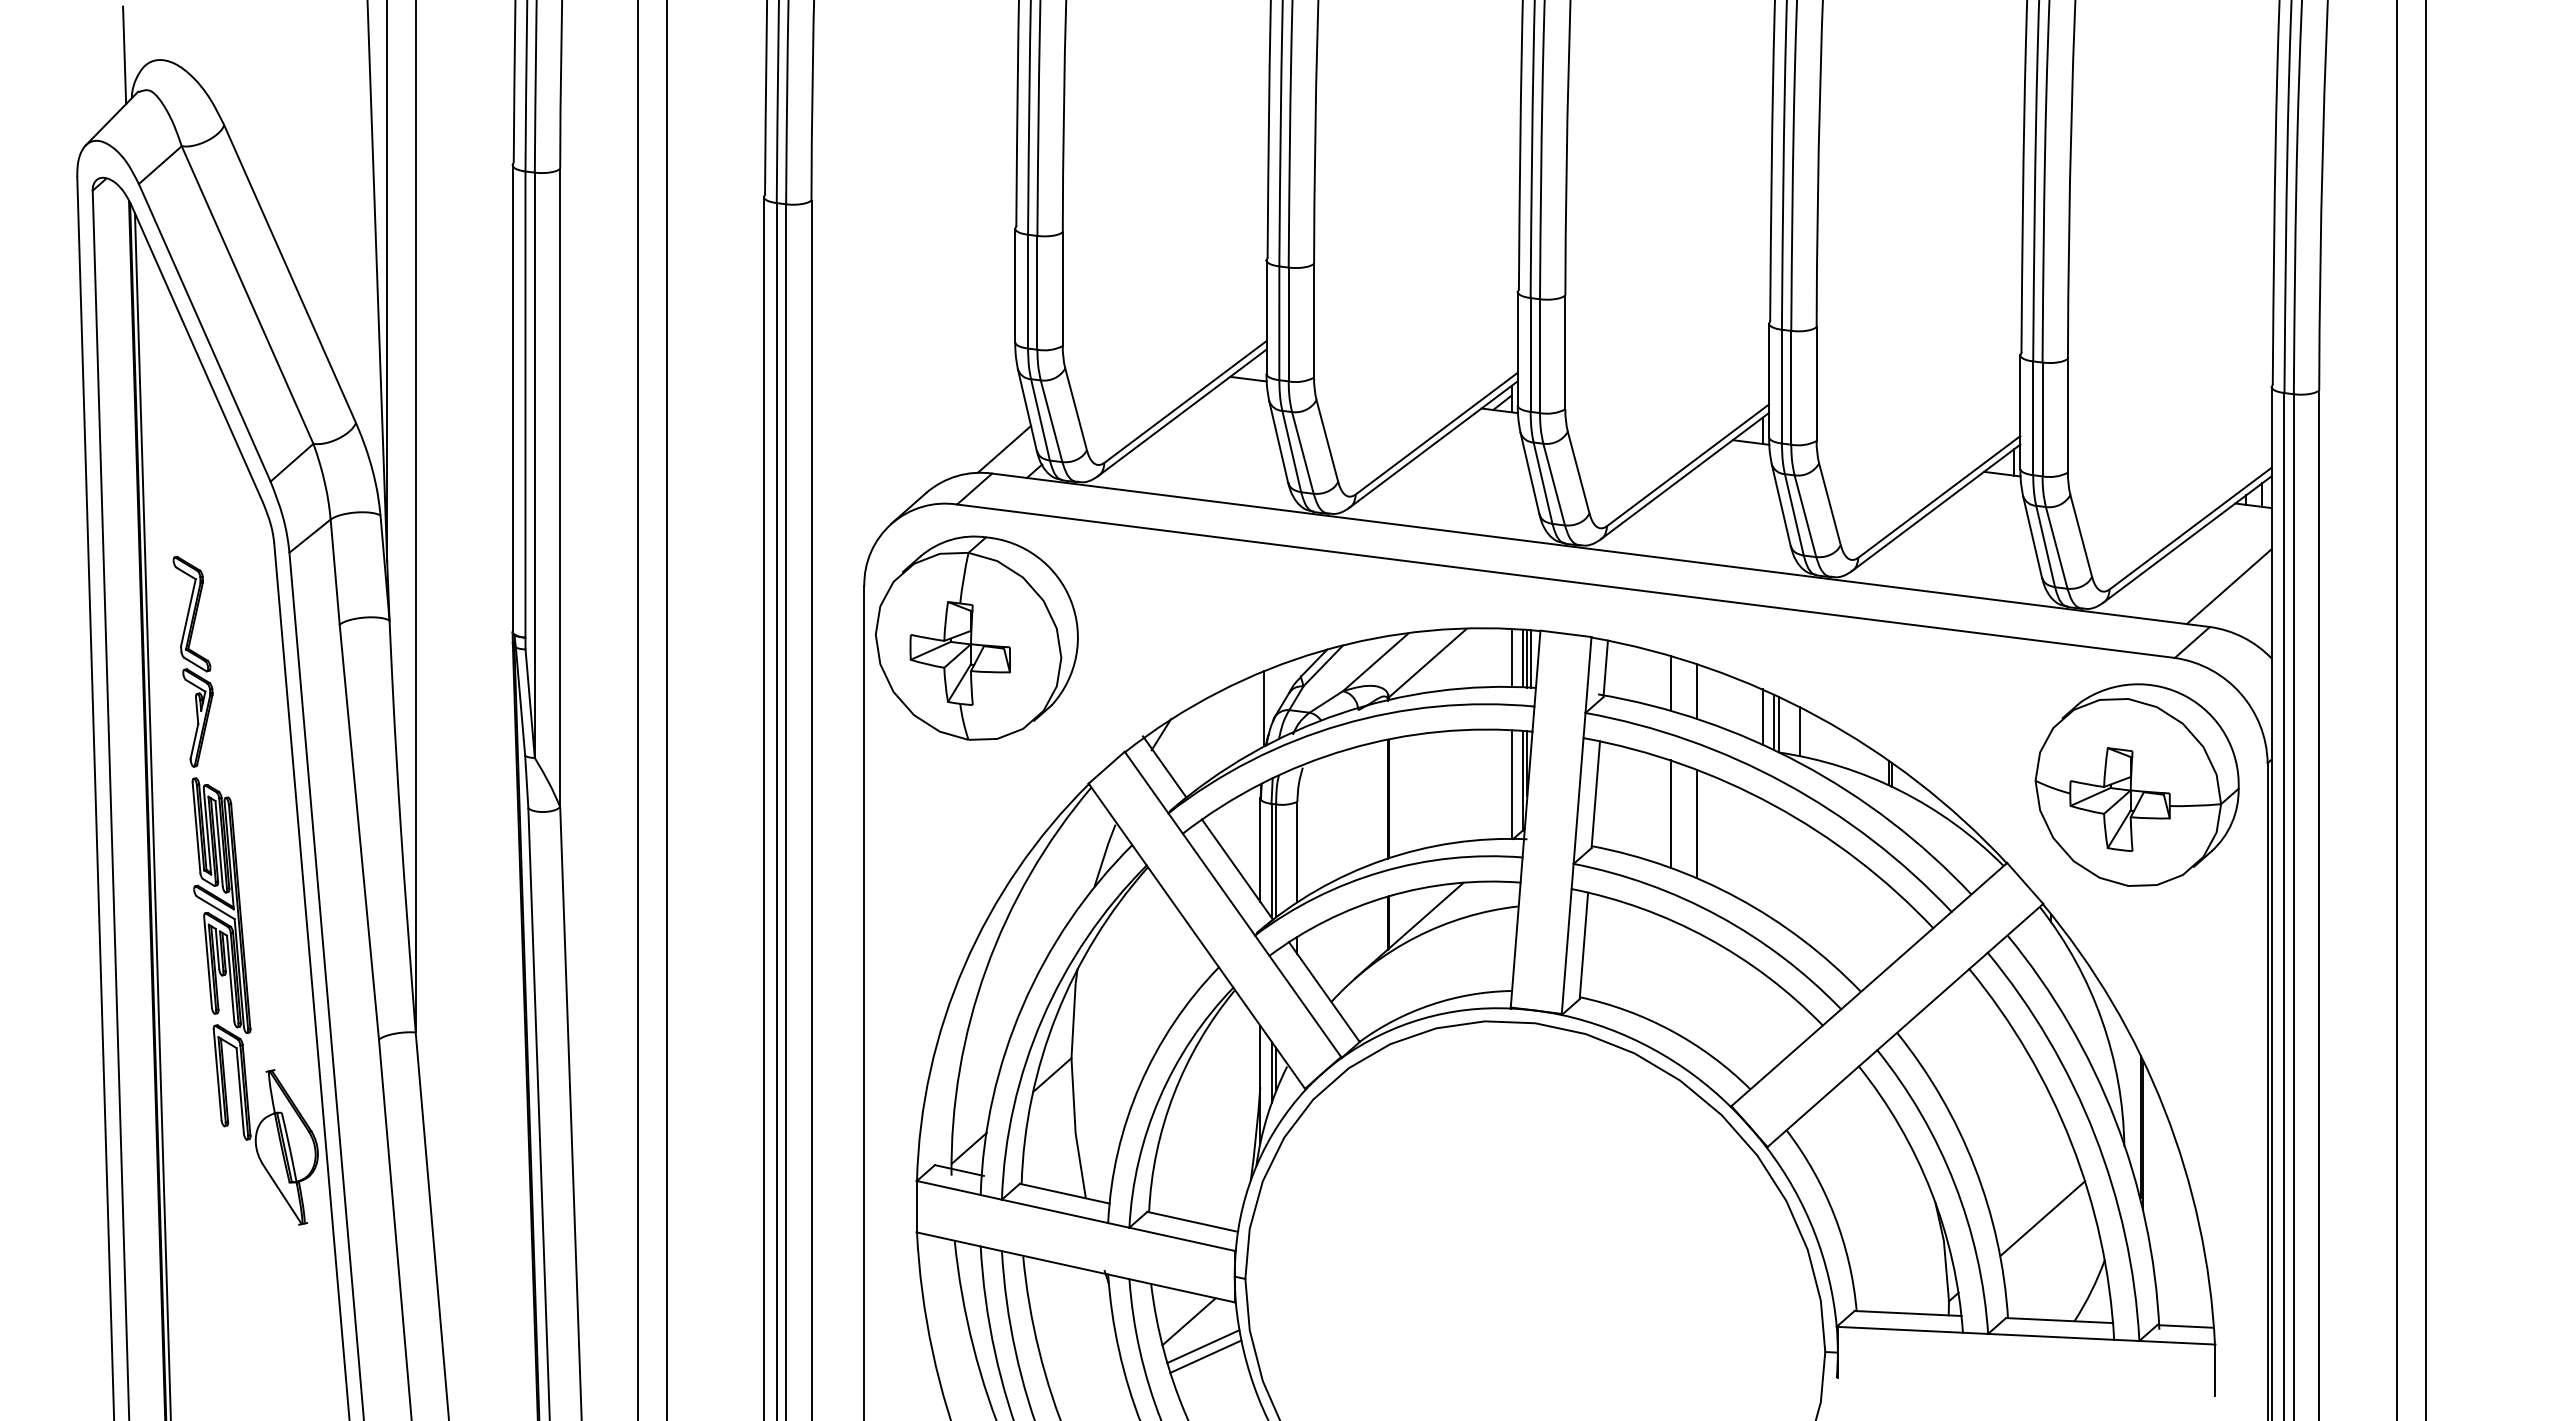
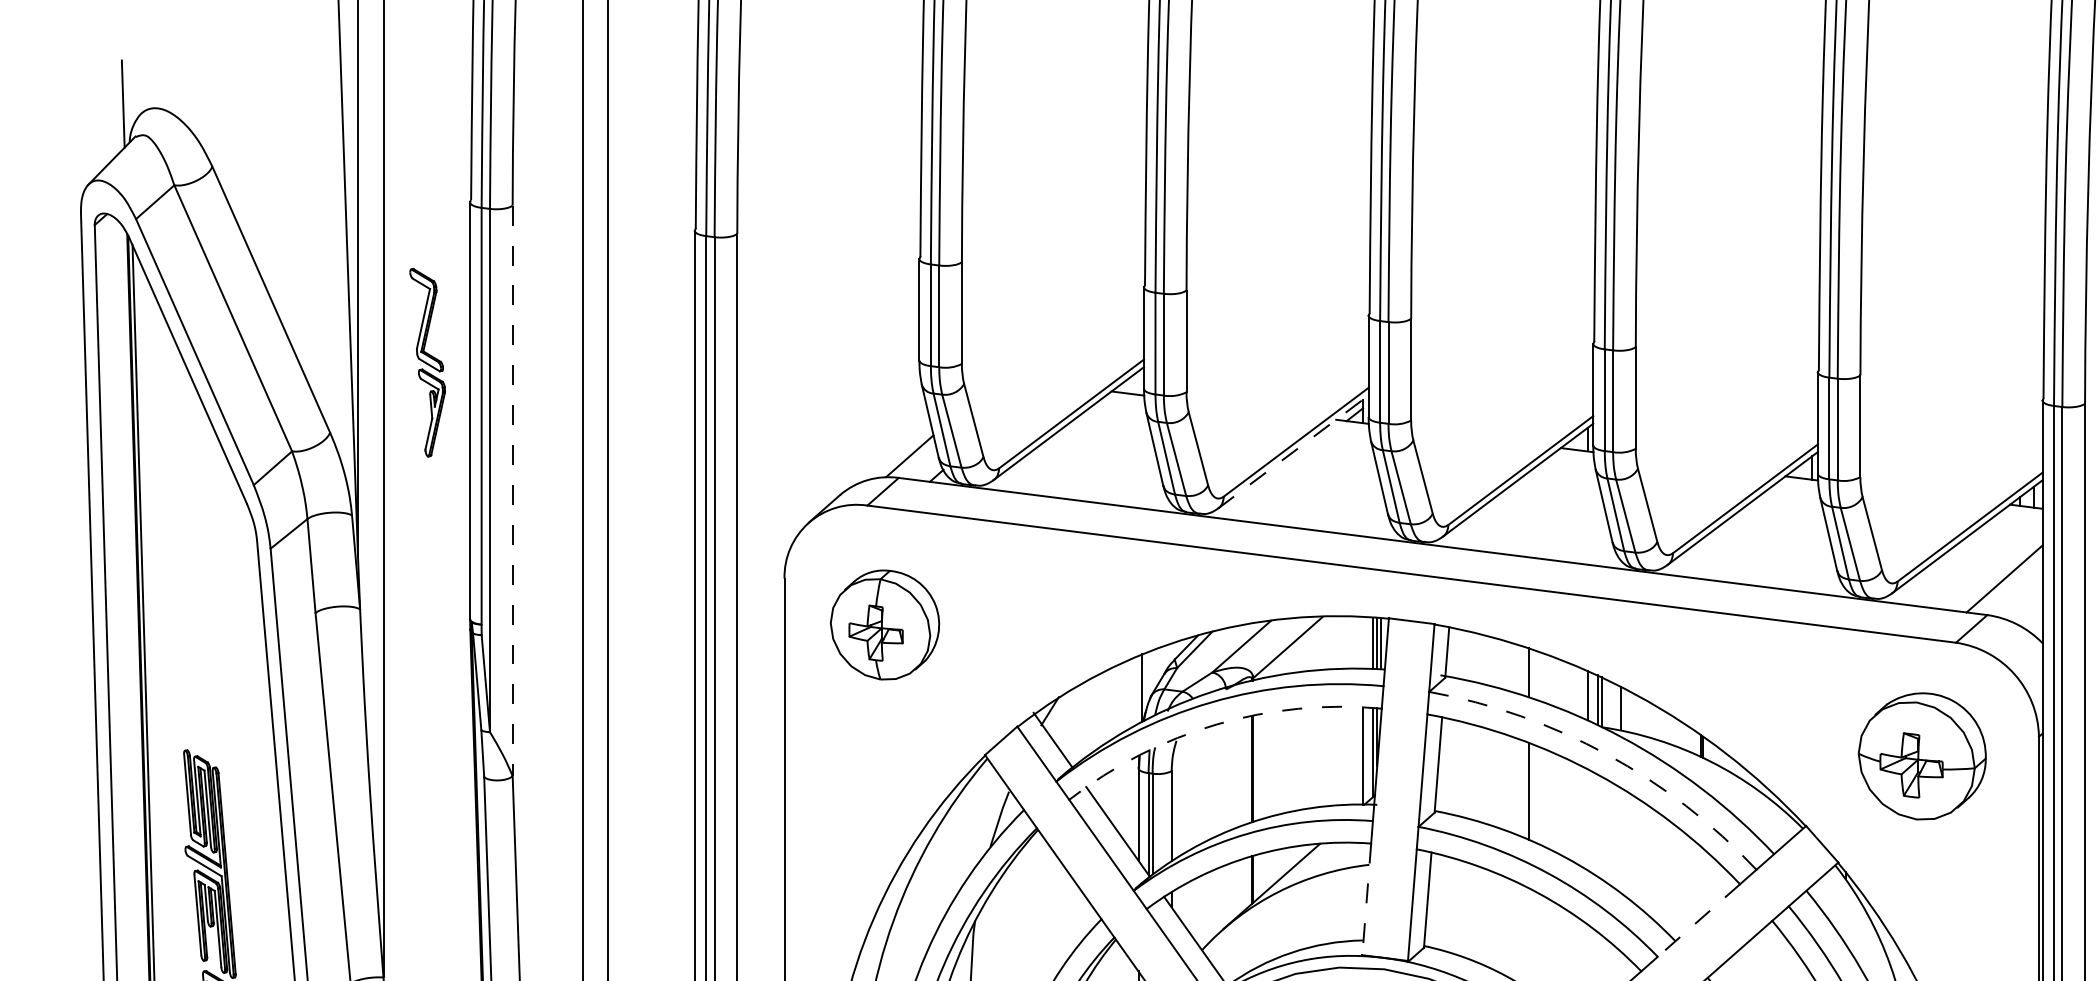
line: (1433, 444) -> (1293, 451), solid -> dashed
line: (560, 488) -> (512, 491), solid -> dashed
part: (976, 637) -> (884, 624), size x0.6
line: (1511, 658) -> (1363, 643), removed
part: (192, 661) -> (427, 362), moved
line: (1670, 682) -> (1505, 664), removed
arc: (1348, 749) -> (1217, 724), solid -> dashed
arc: (1784, 783) -> (1607, 754), solid -> dashed
part: (2136, 784) -> (1921, 755), size x0.7
line: (1670, 813) -> (1505, 781), removed
line: (1515, 945) -> (1366, 899), solid -> dashed
line: (1886, 969) -> (1698, 921), solid -> dashed

